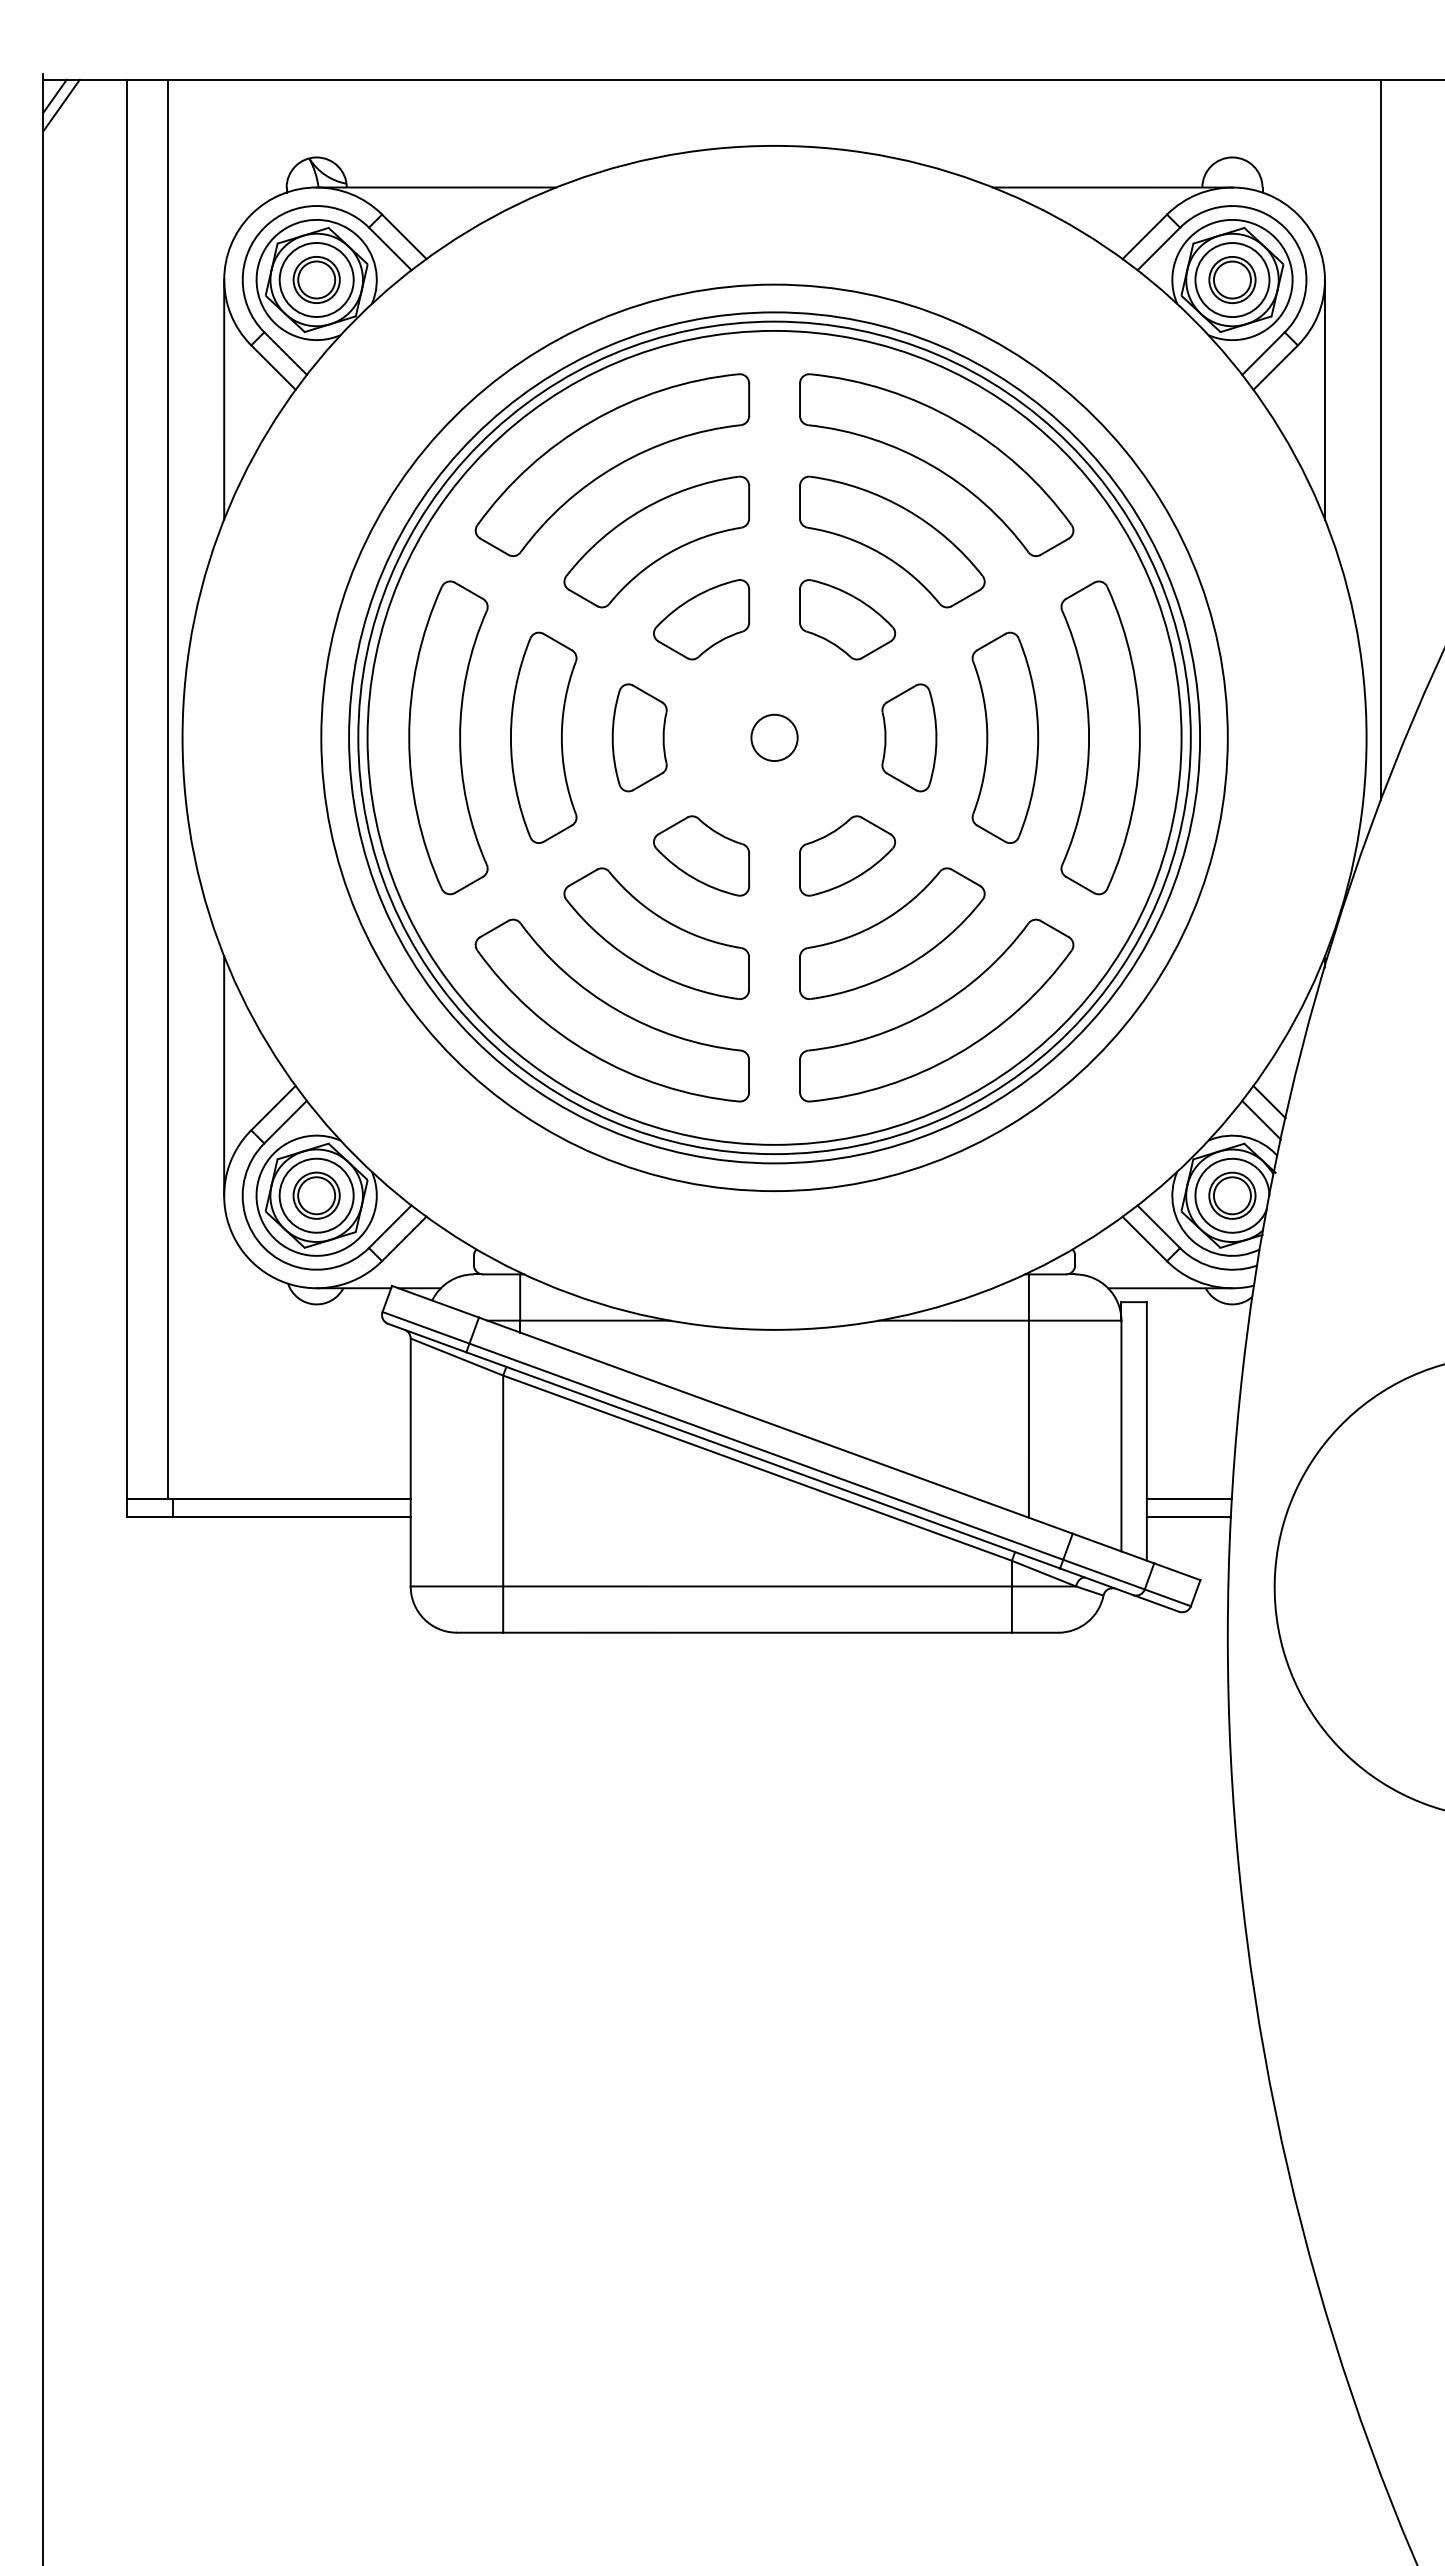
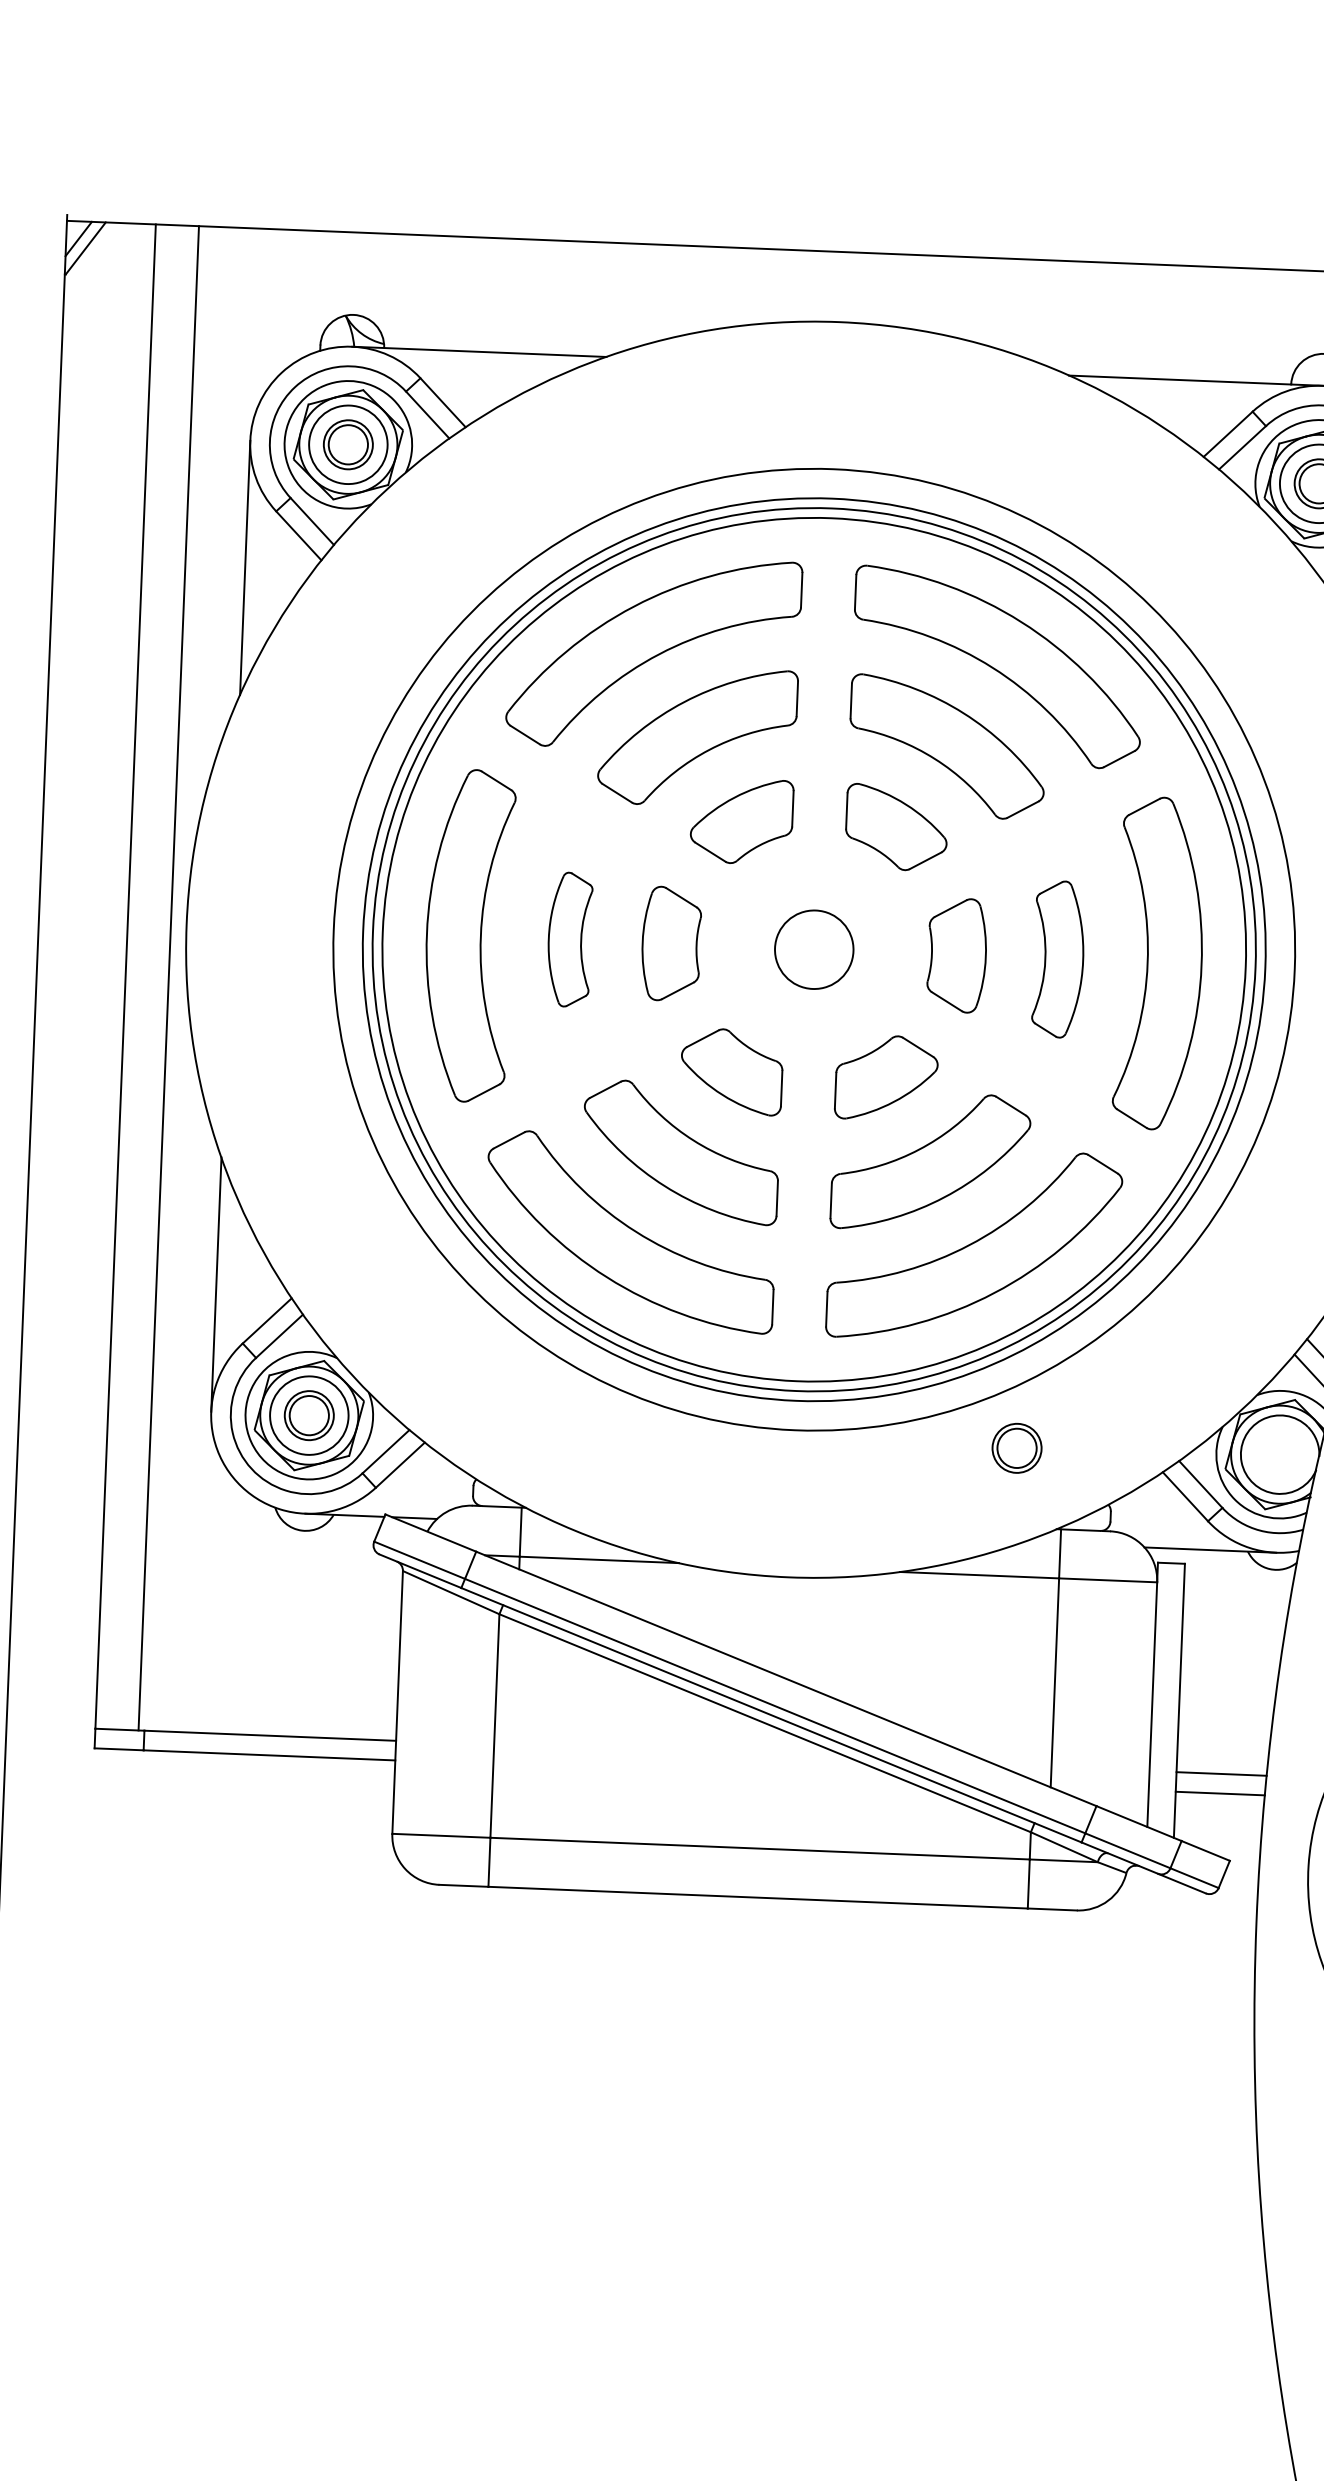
part: (543, 737) -> (569, 939), size x0.6
circle: (774, 737) -> (814, 949), size x1.6
part: (1004, 737) -> (1058, 959), size x0.7
part: (1232, 1195) -> (1017, 1448), moved

